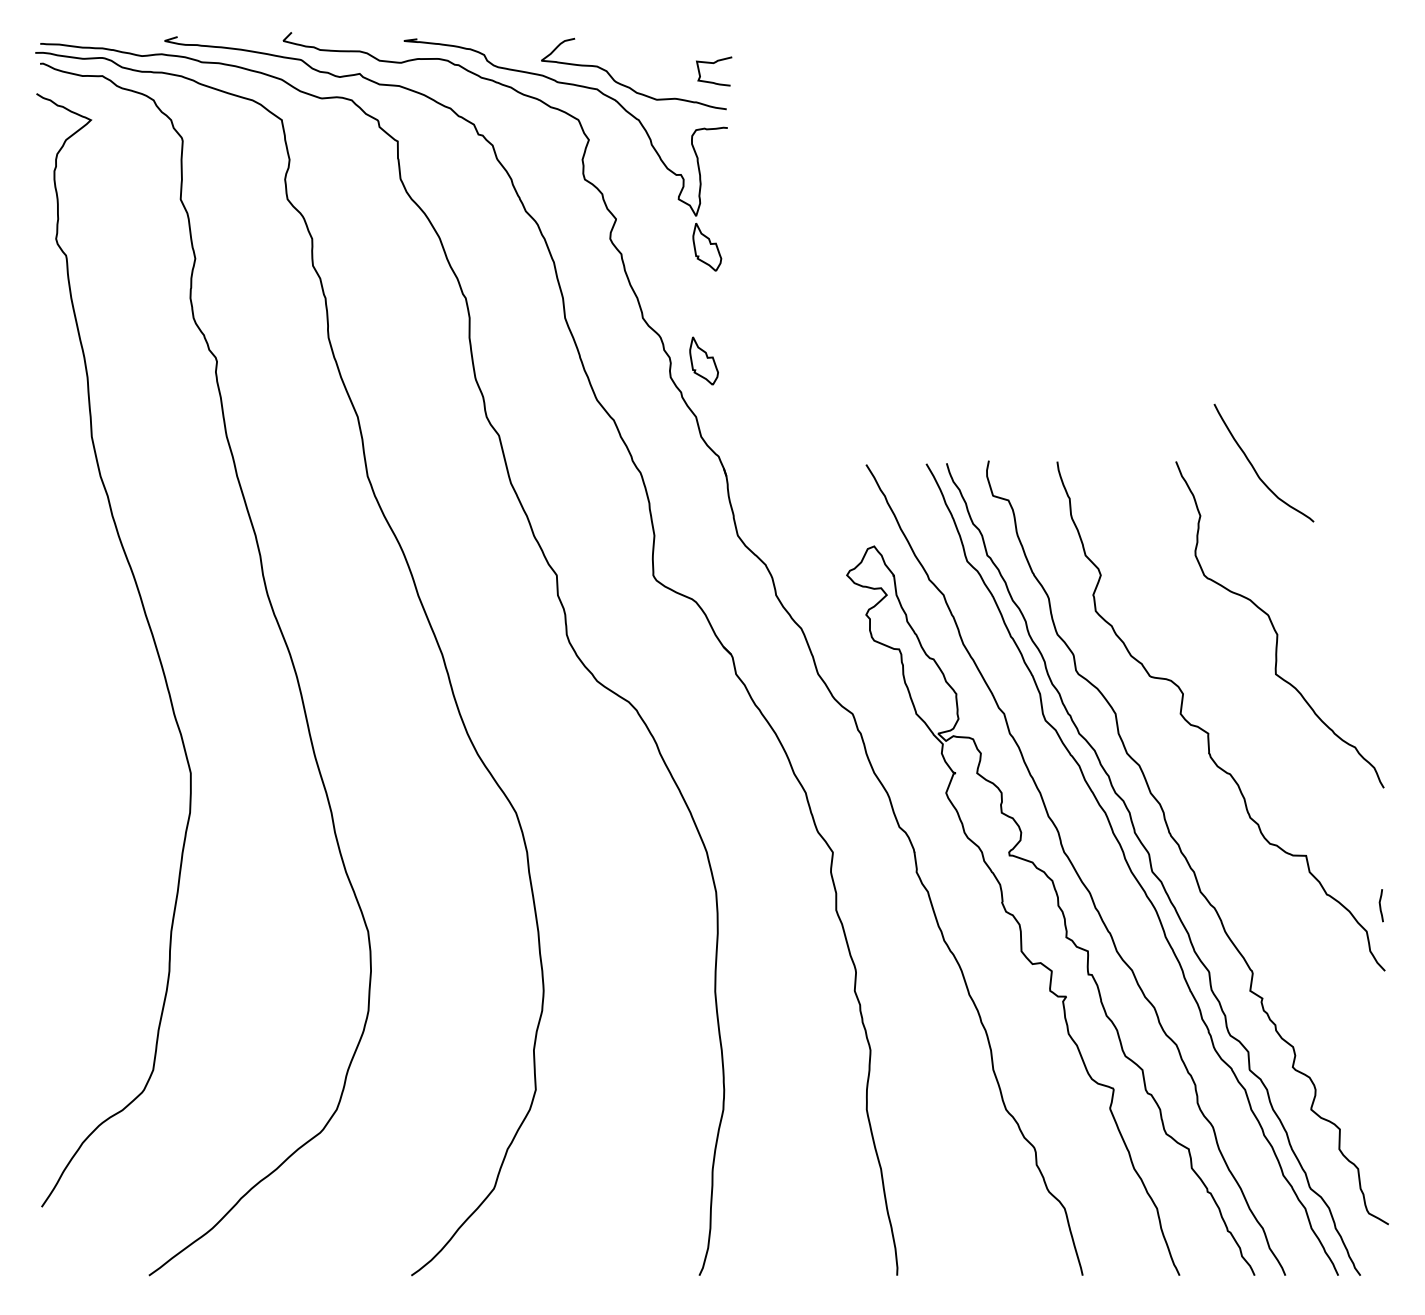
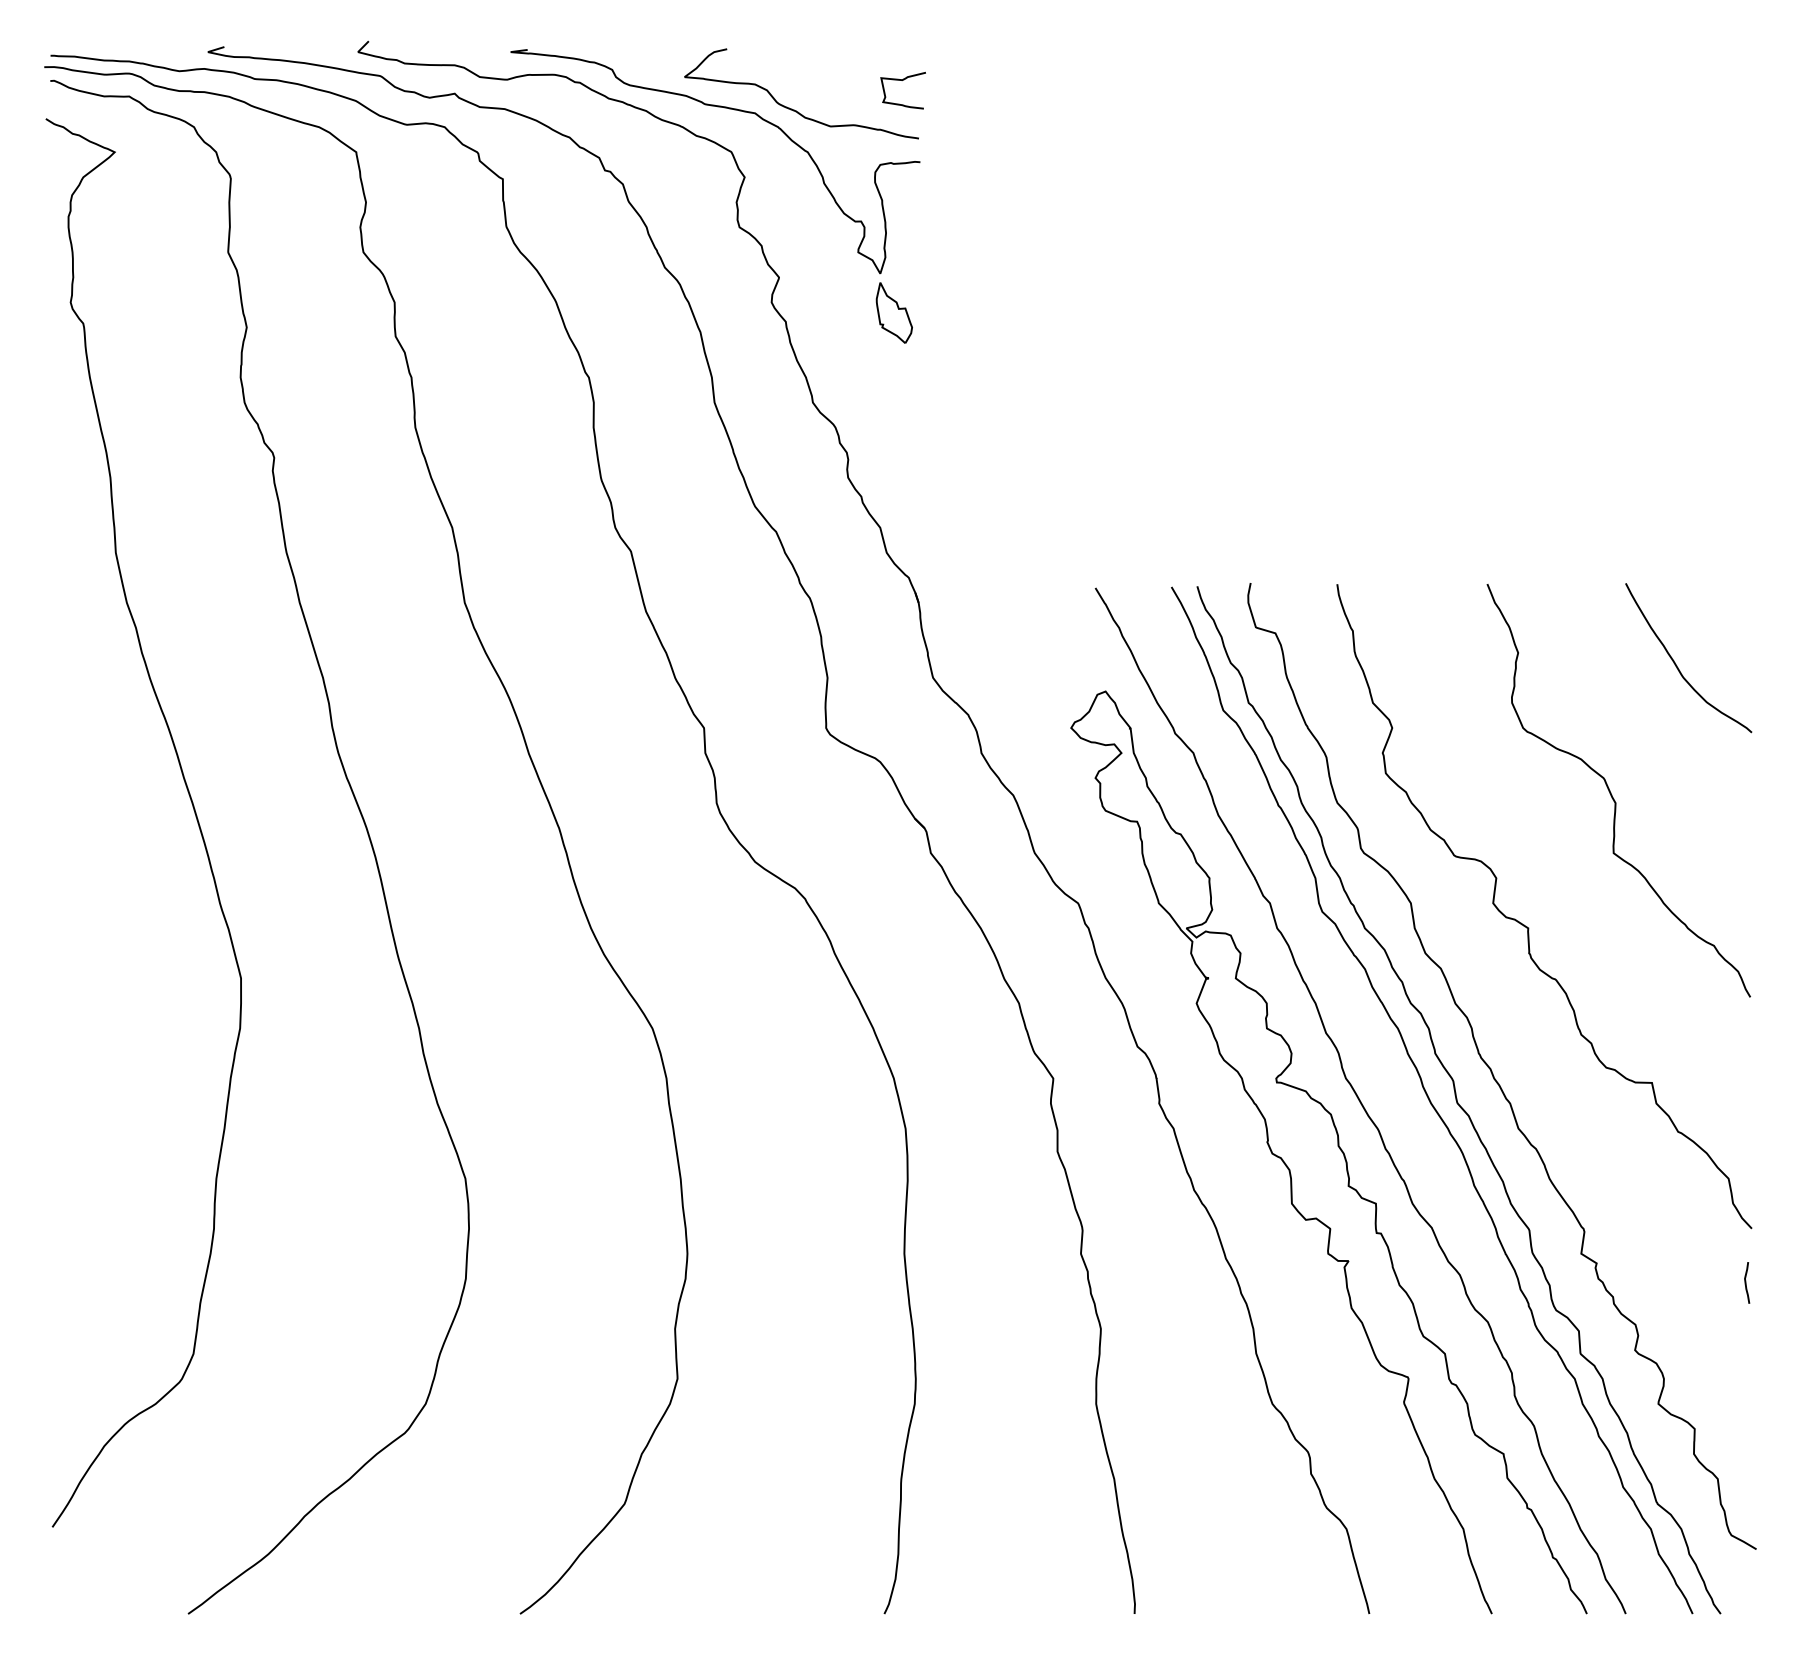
part: (703, 360) -> (889, 456), removed
curve: (1255, 468) -> (1677, 665), moved
curve: (1380, 905) -> (1746, 1282), moved

